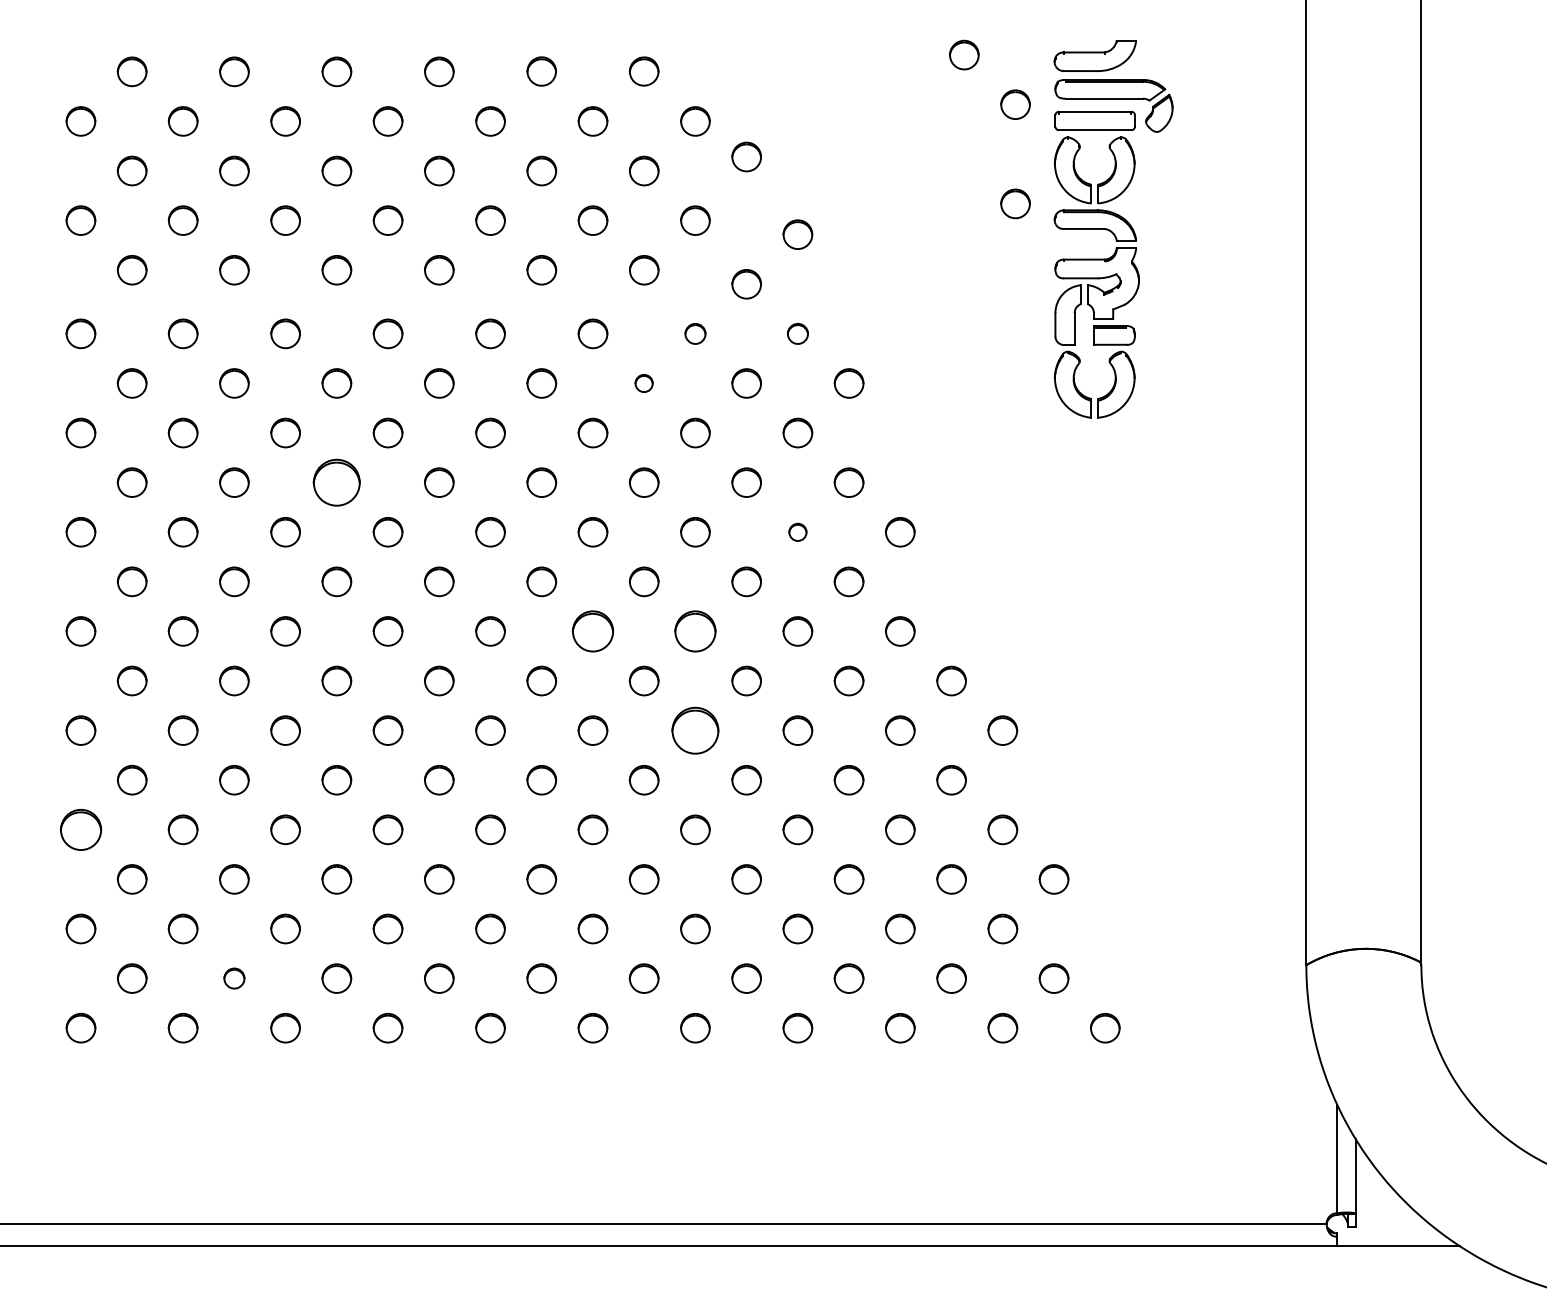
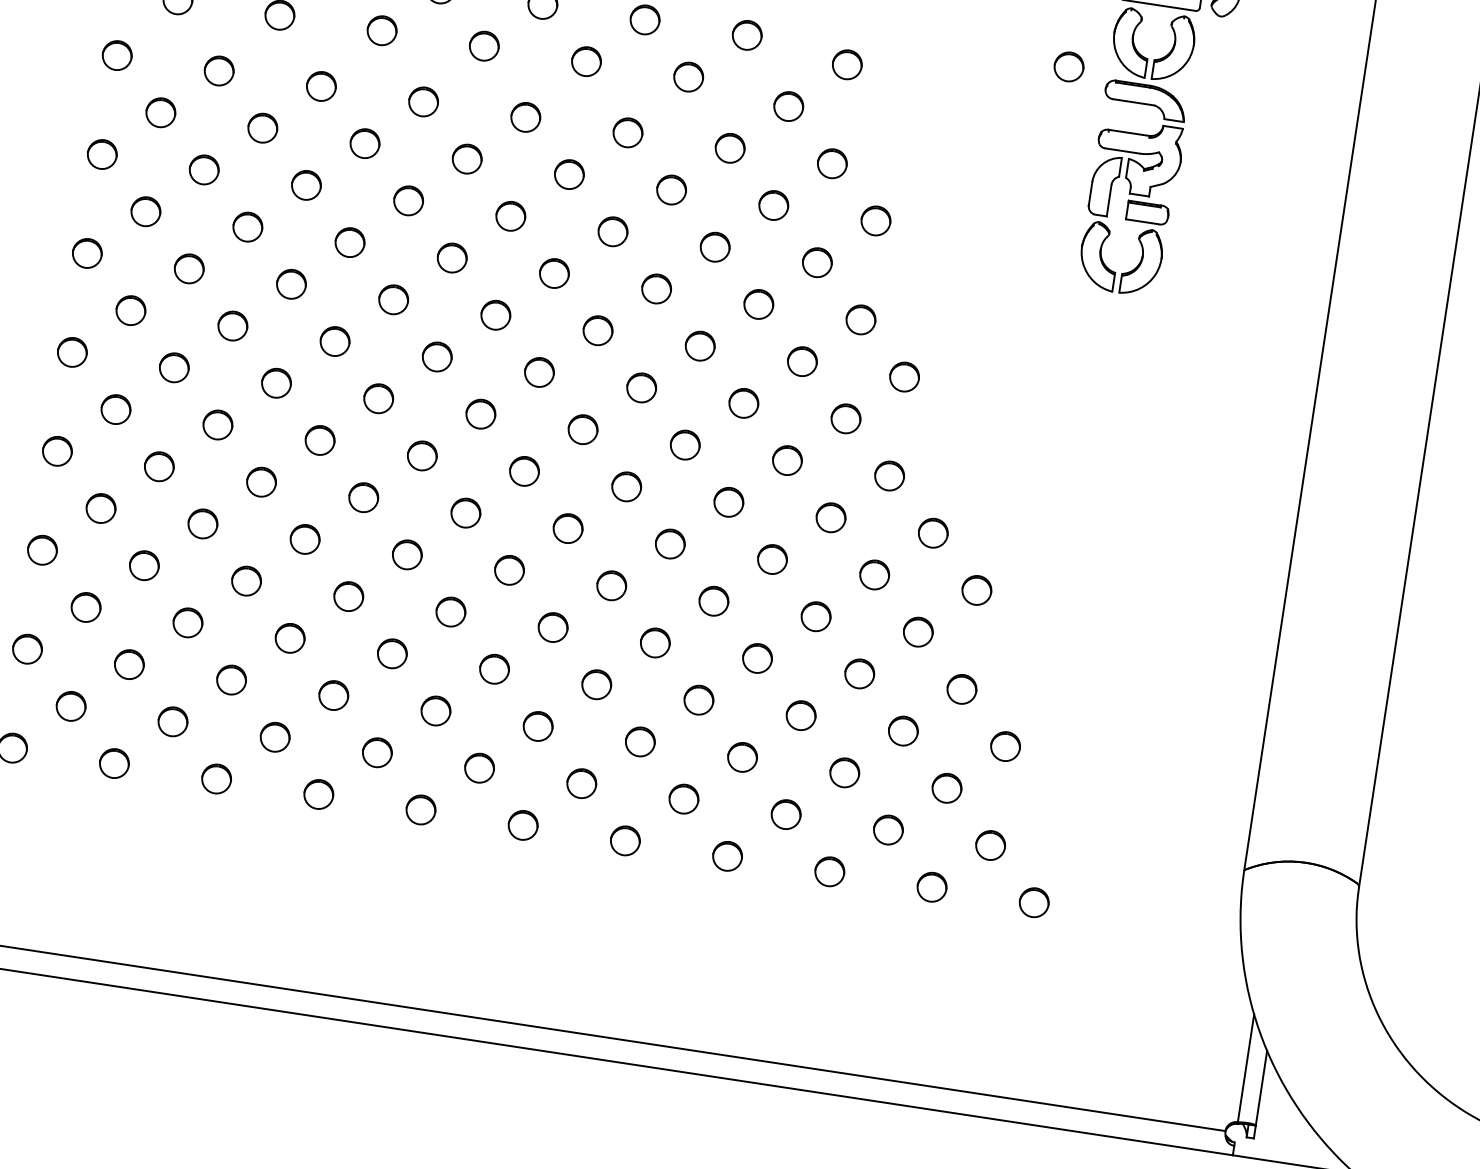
part: (695, 333) -> (730, 147), size x1.43
part: (797, 333) -> (832, 163), size x1.43
part: (643, 383) -> (670, 189), size x1.67
part: (336, 482) -> (349, 242), size x0.62
part: (797, 532) -> (801, 361), size x1.67
part: (592, 631) -> (582, 429), size x0.71
circle: (695, 631) -> (685, 445), size x0.71
part: (695, 730) -> (670, 543), size x0.62
part: (80, 829) -> (42, 549), size x0.71
circle: (234, 978) -> (173, 721), size x1.43

